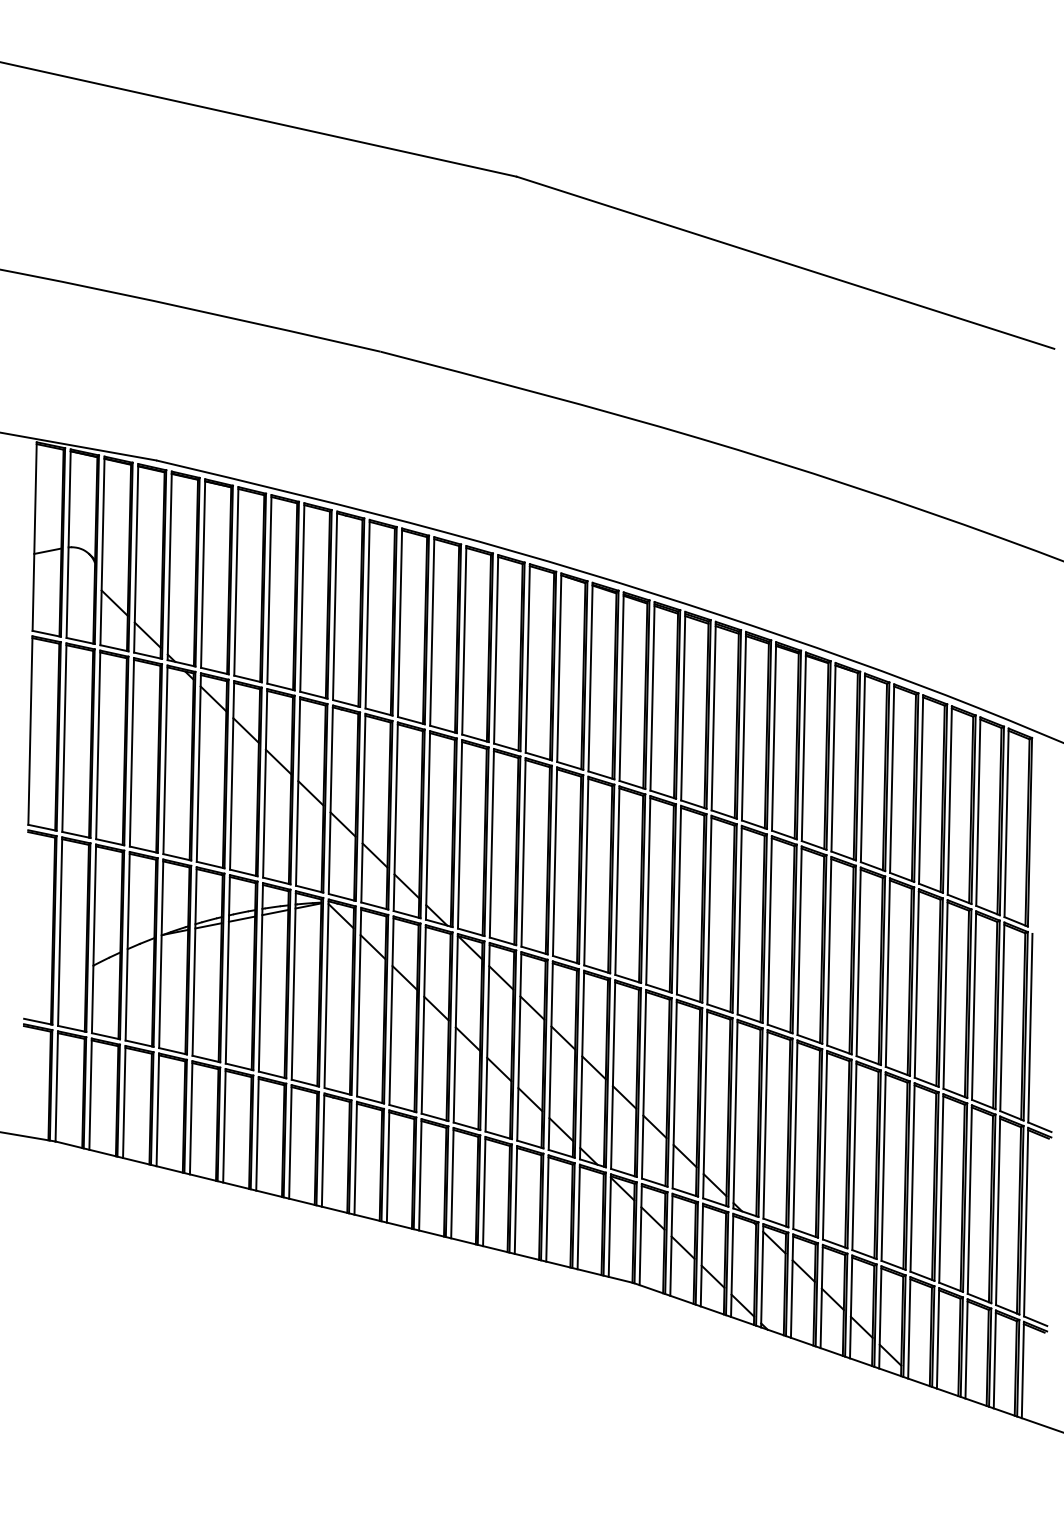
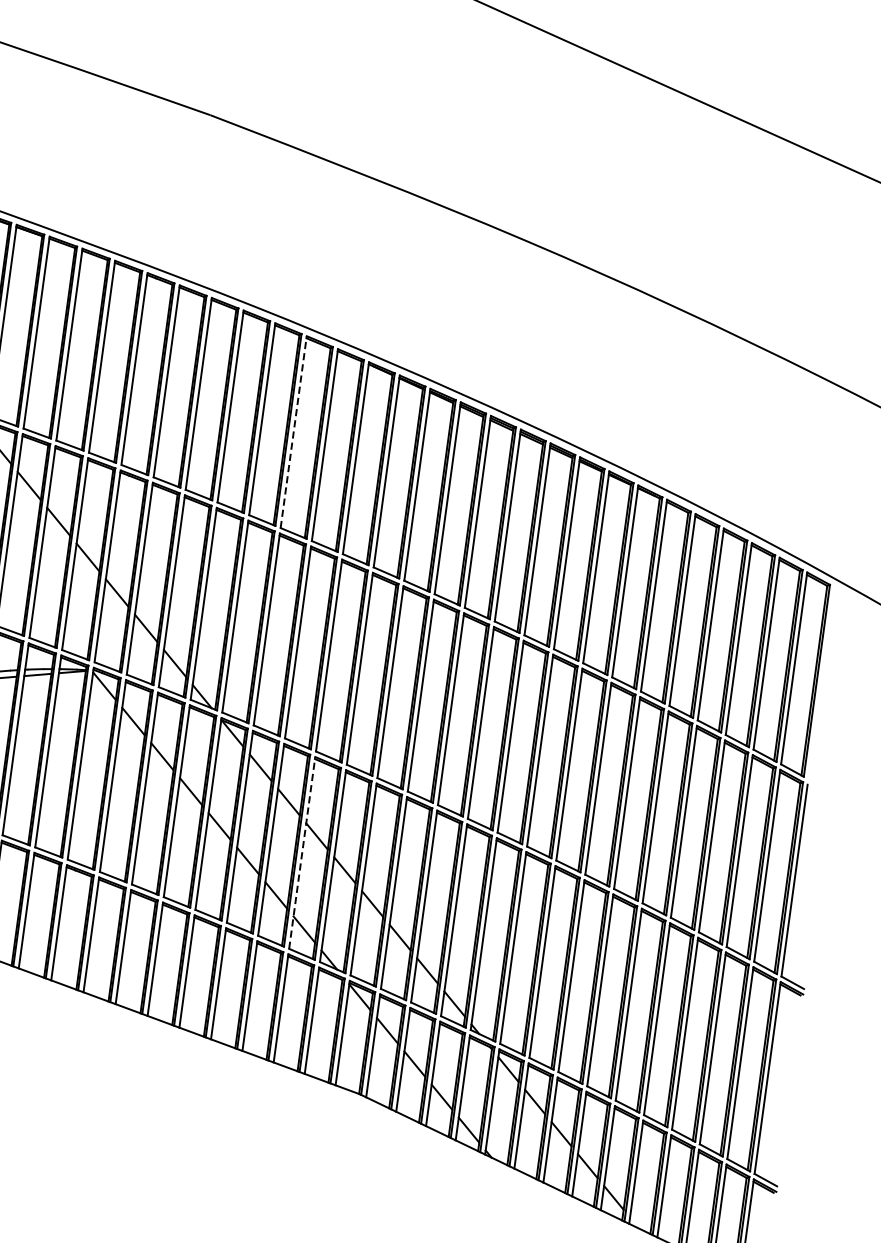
line: (496, 648) -> (294, 431), solid -> dashed
line: (550, 1055) -> (301, 852), solid -> dashed

